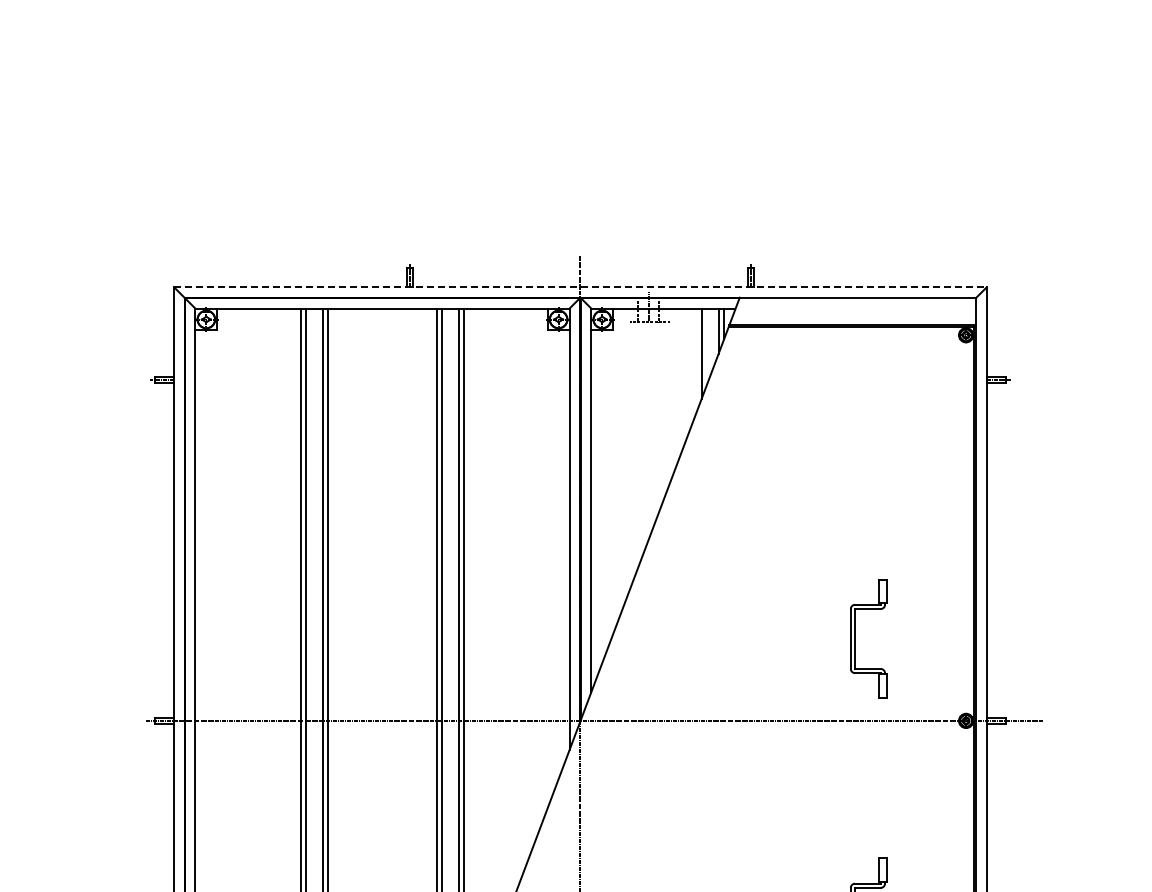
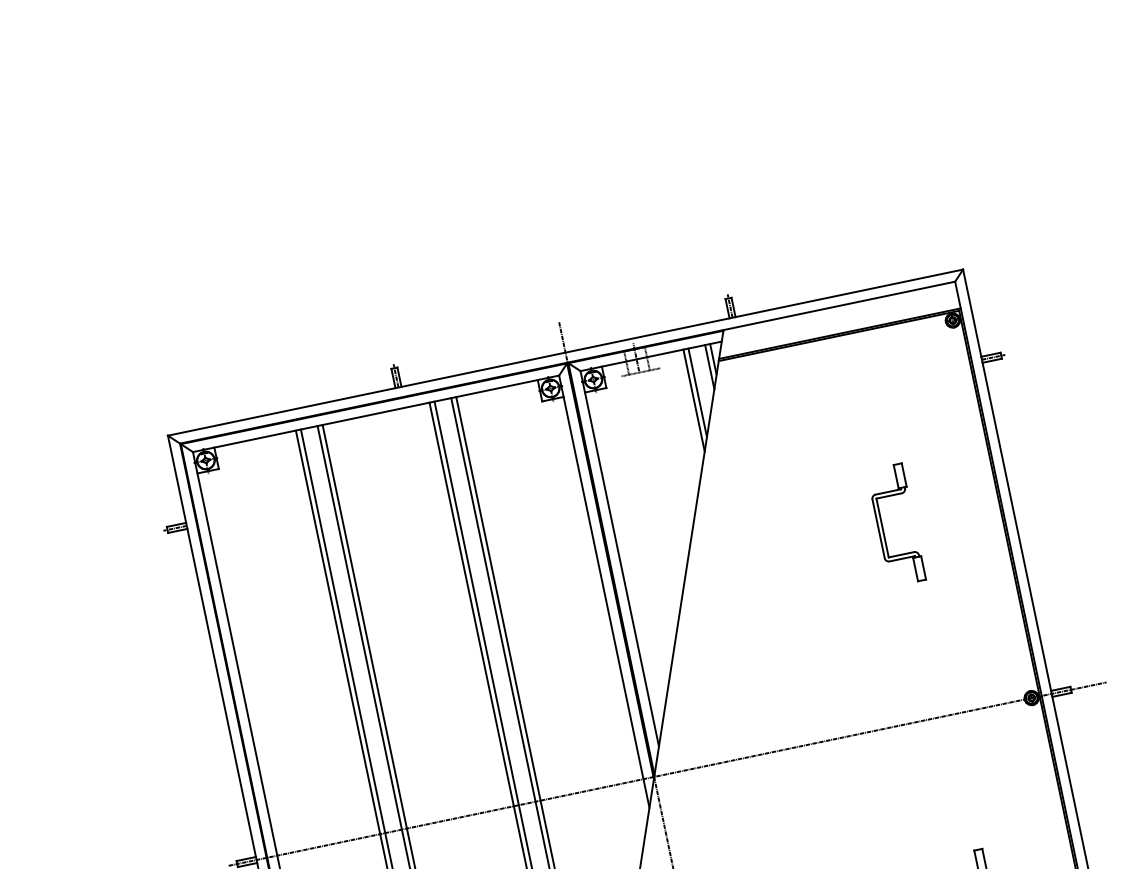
line: (580, 287) -> (565, 352), dashed -> solid
line: (696, 360) -> (694, 400), added
part: (855, 638) -> (883, 527), moved

